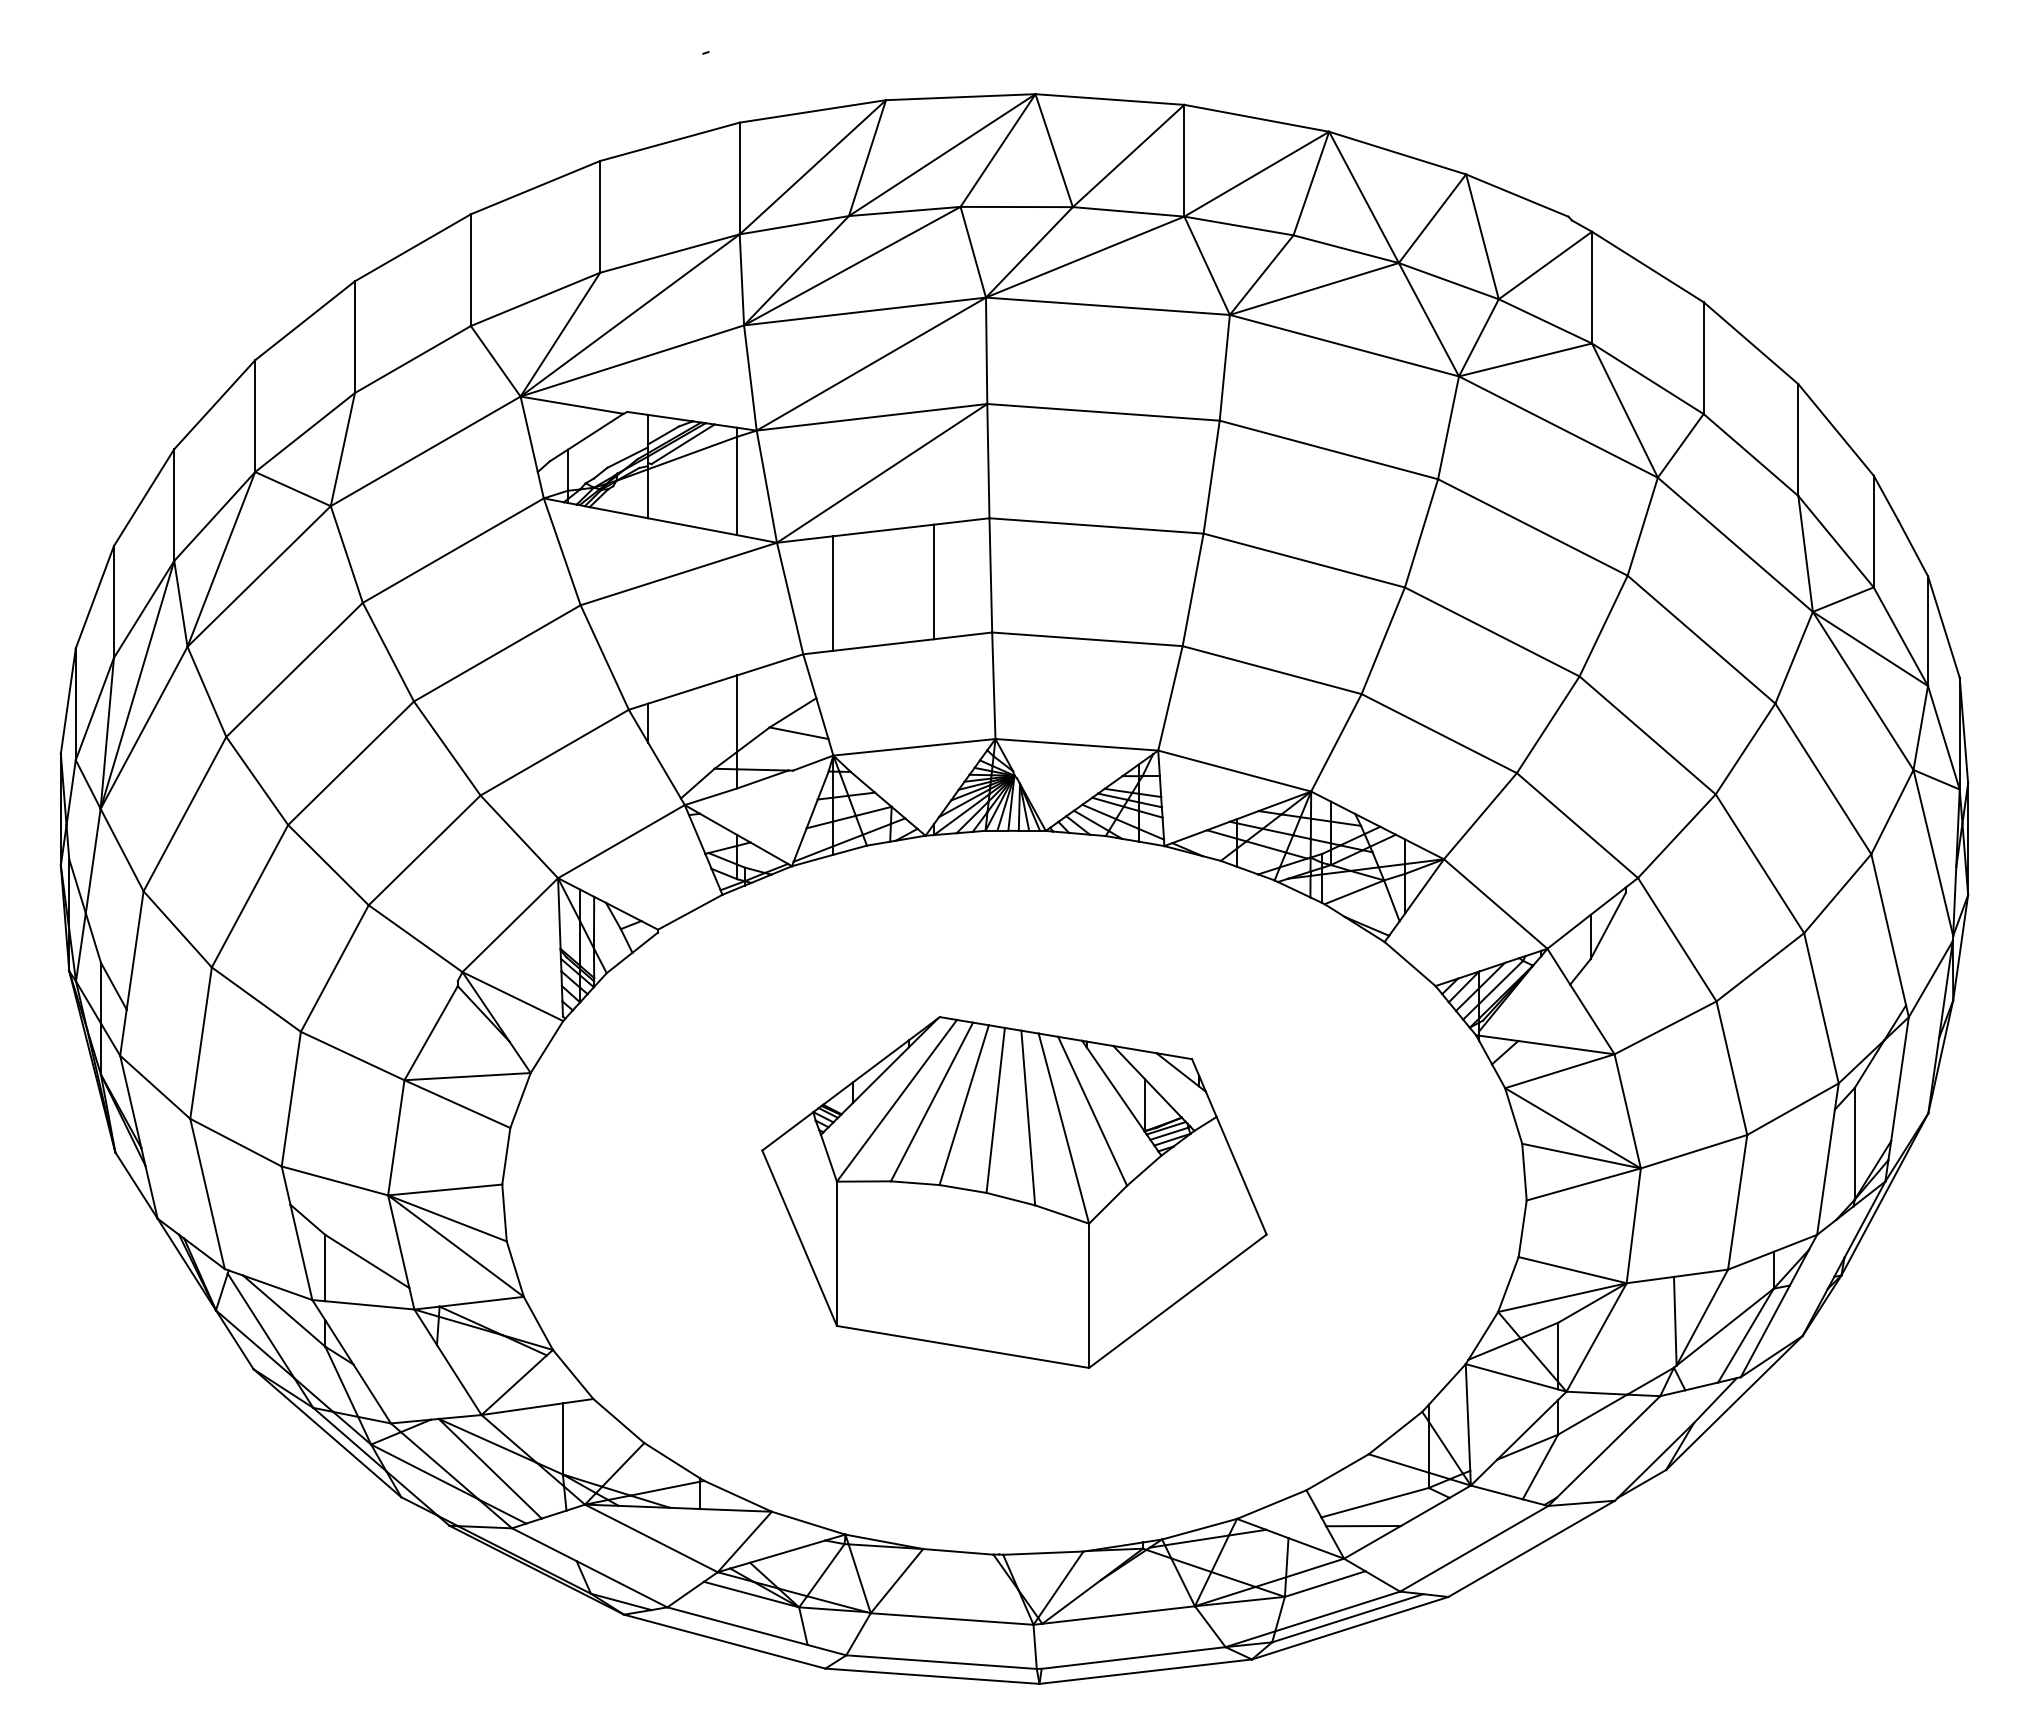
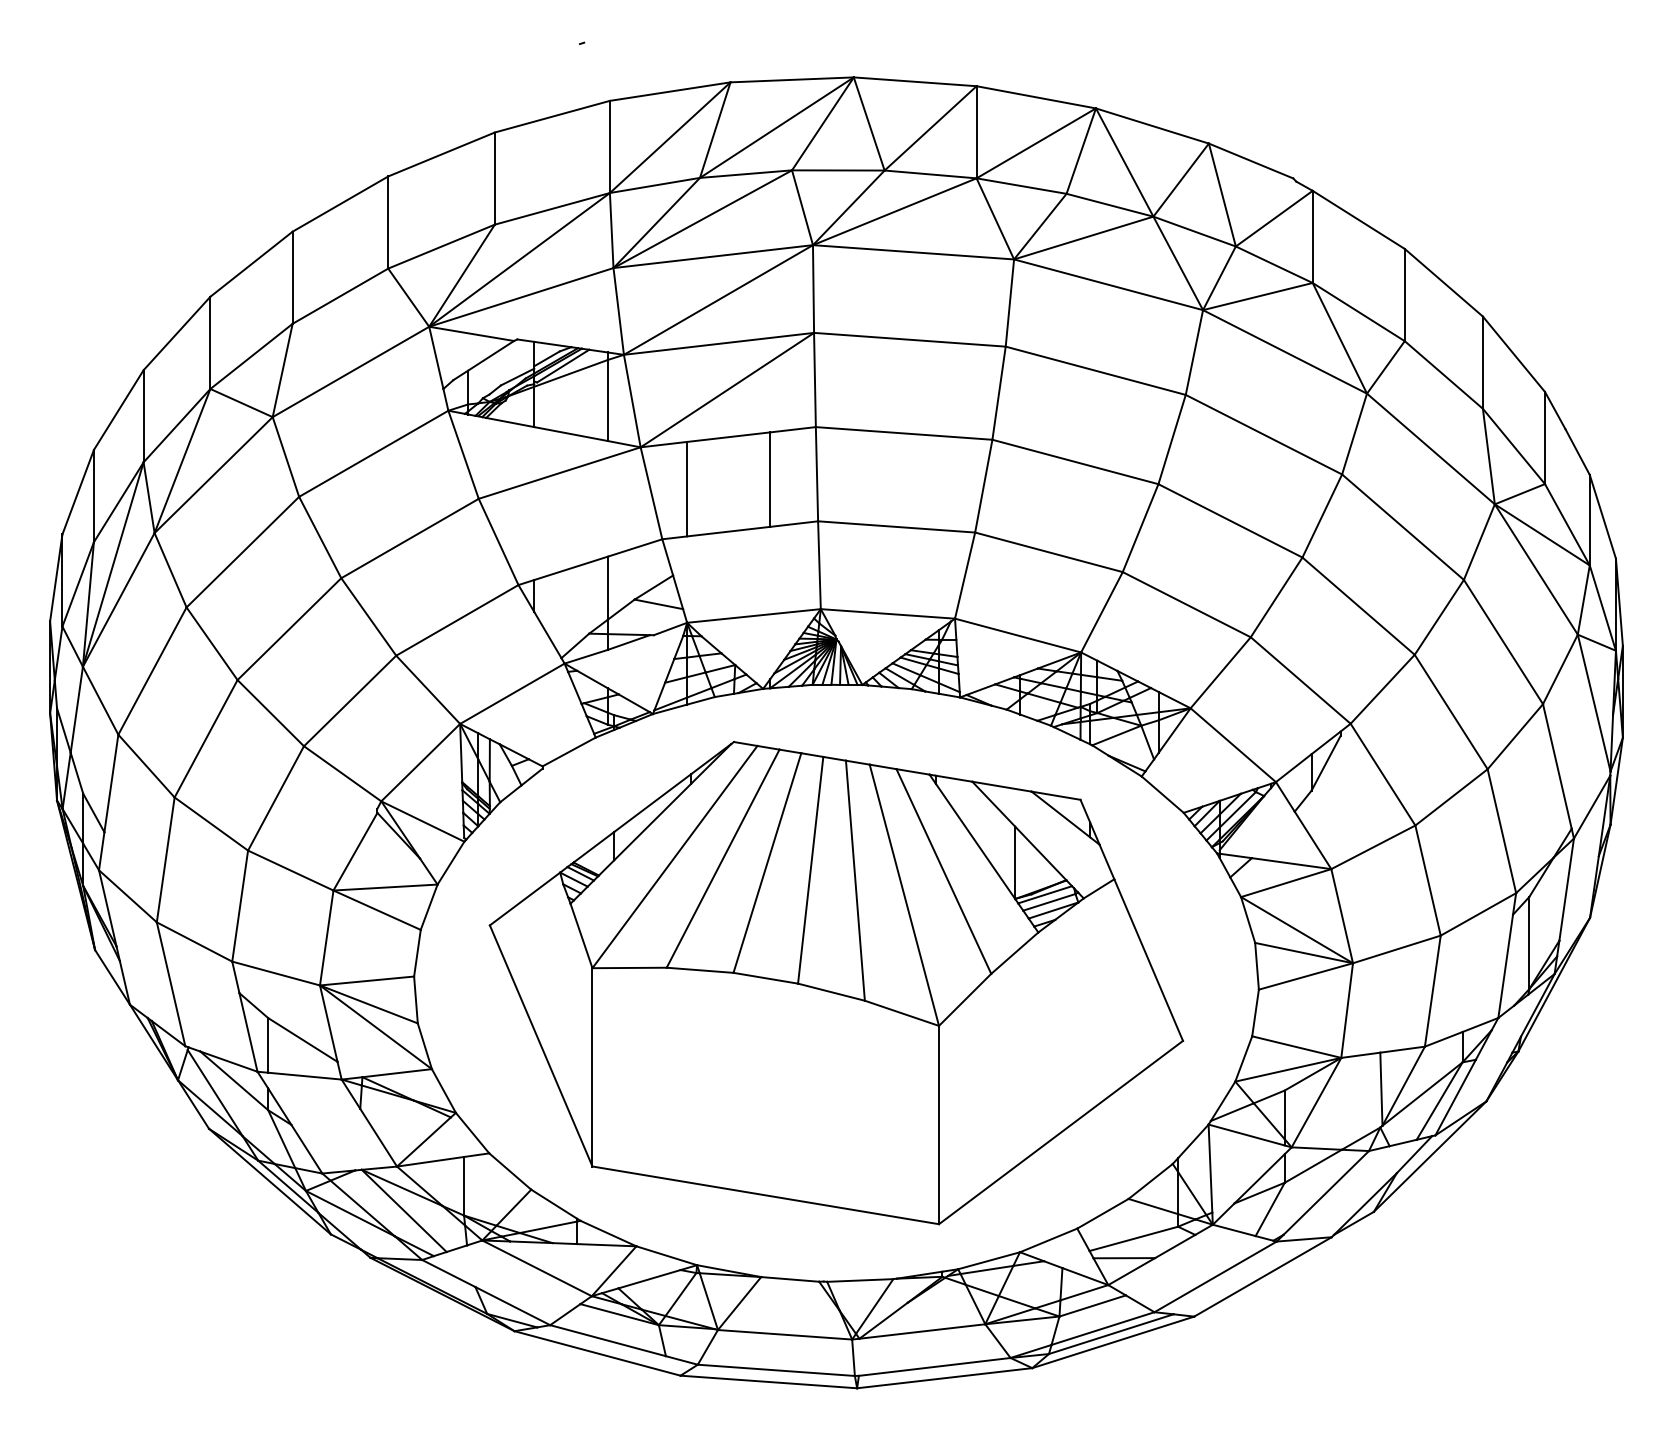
part: (1014, 1192) -> (836, 983), size x1.67

